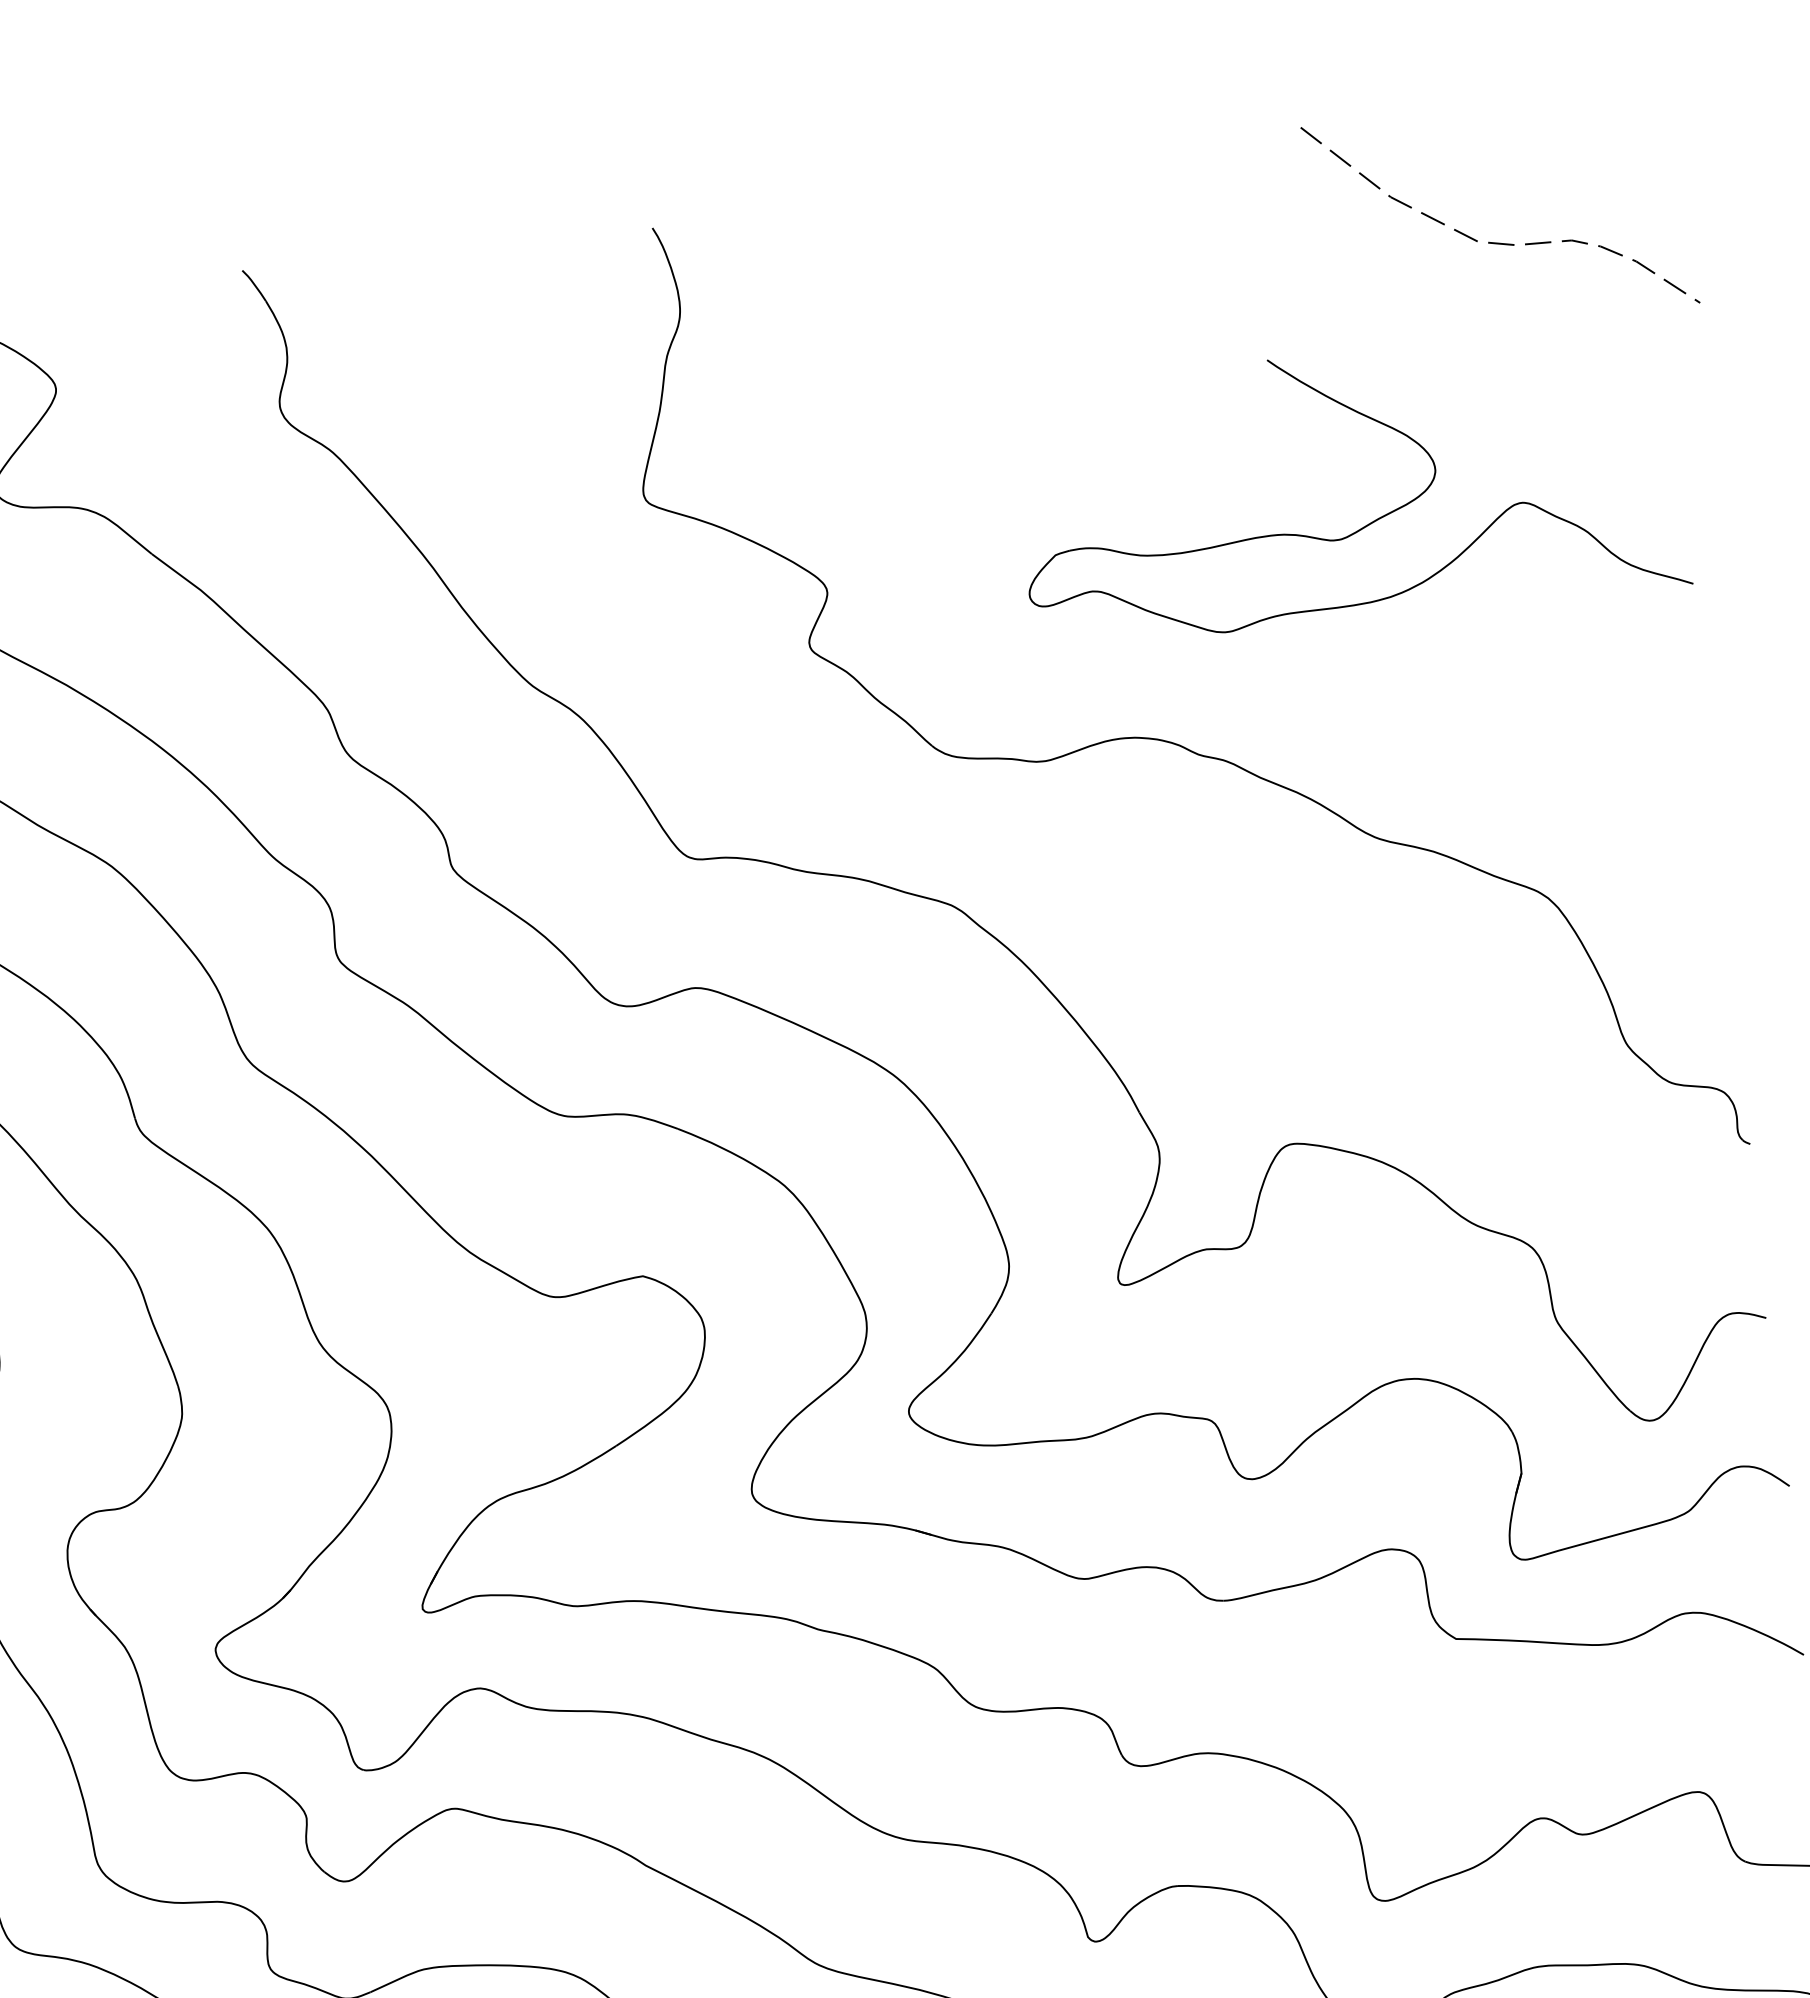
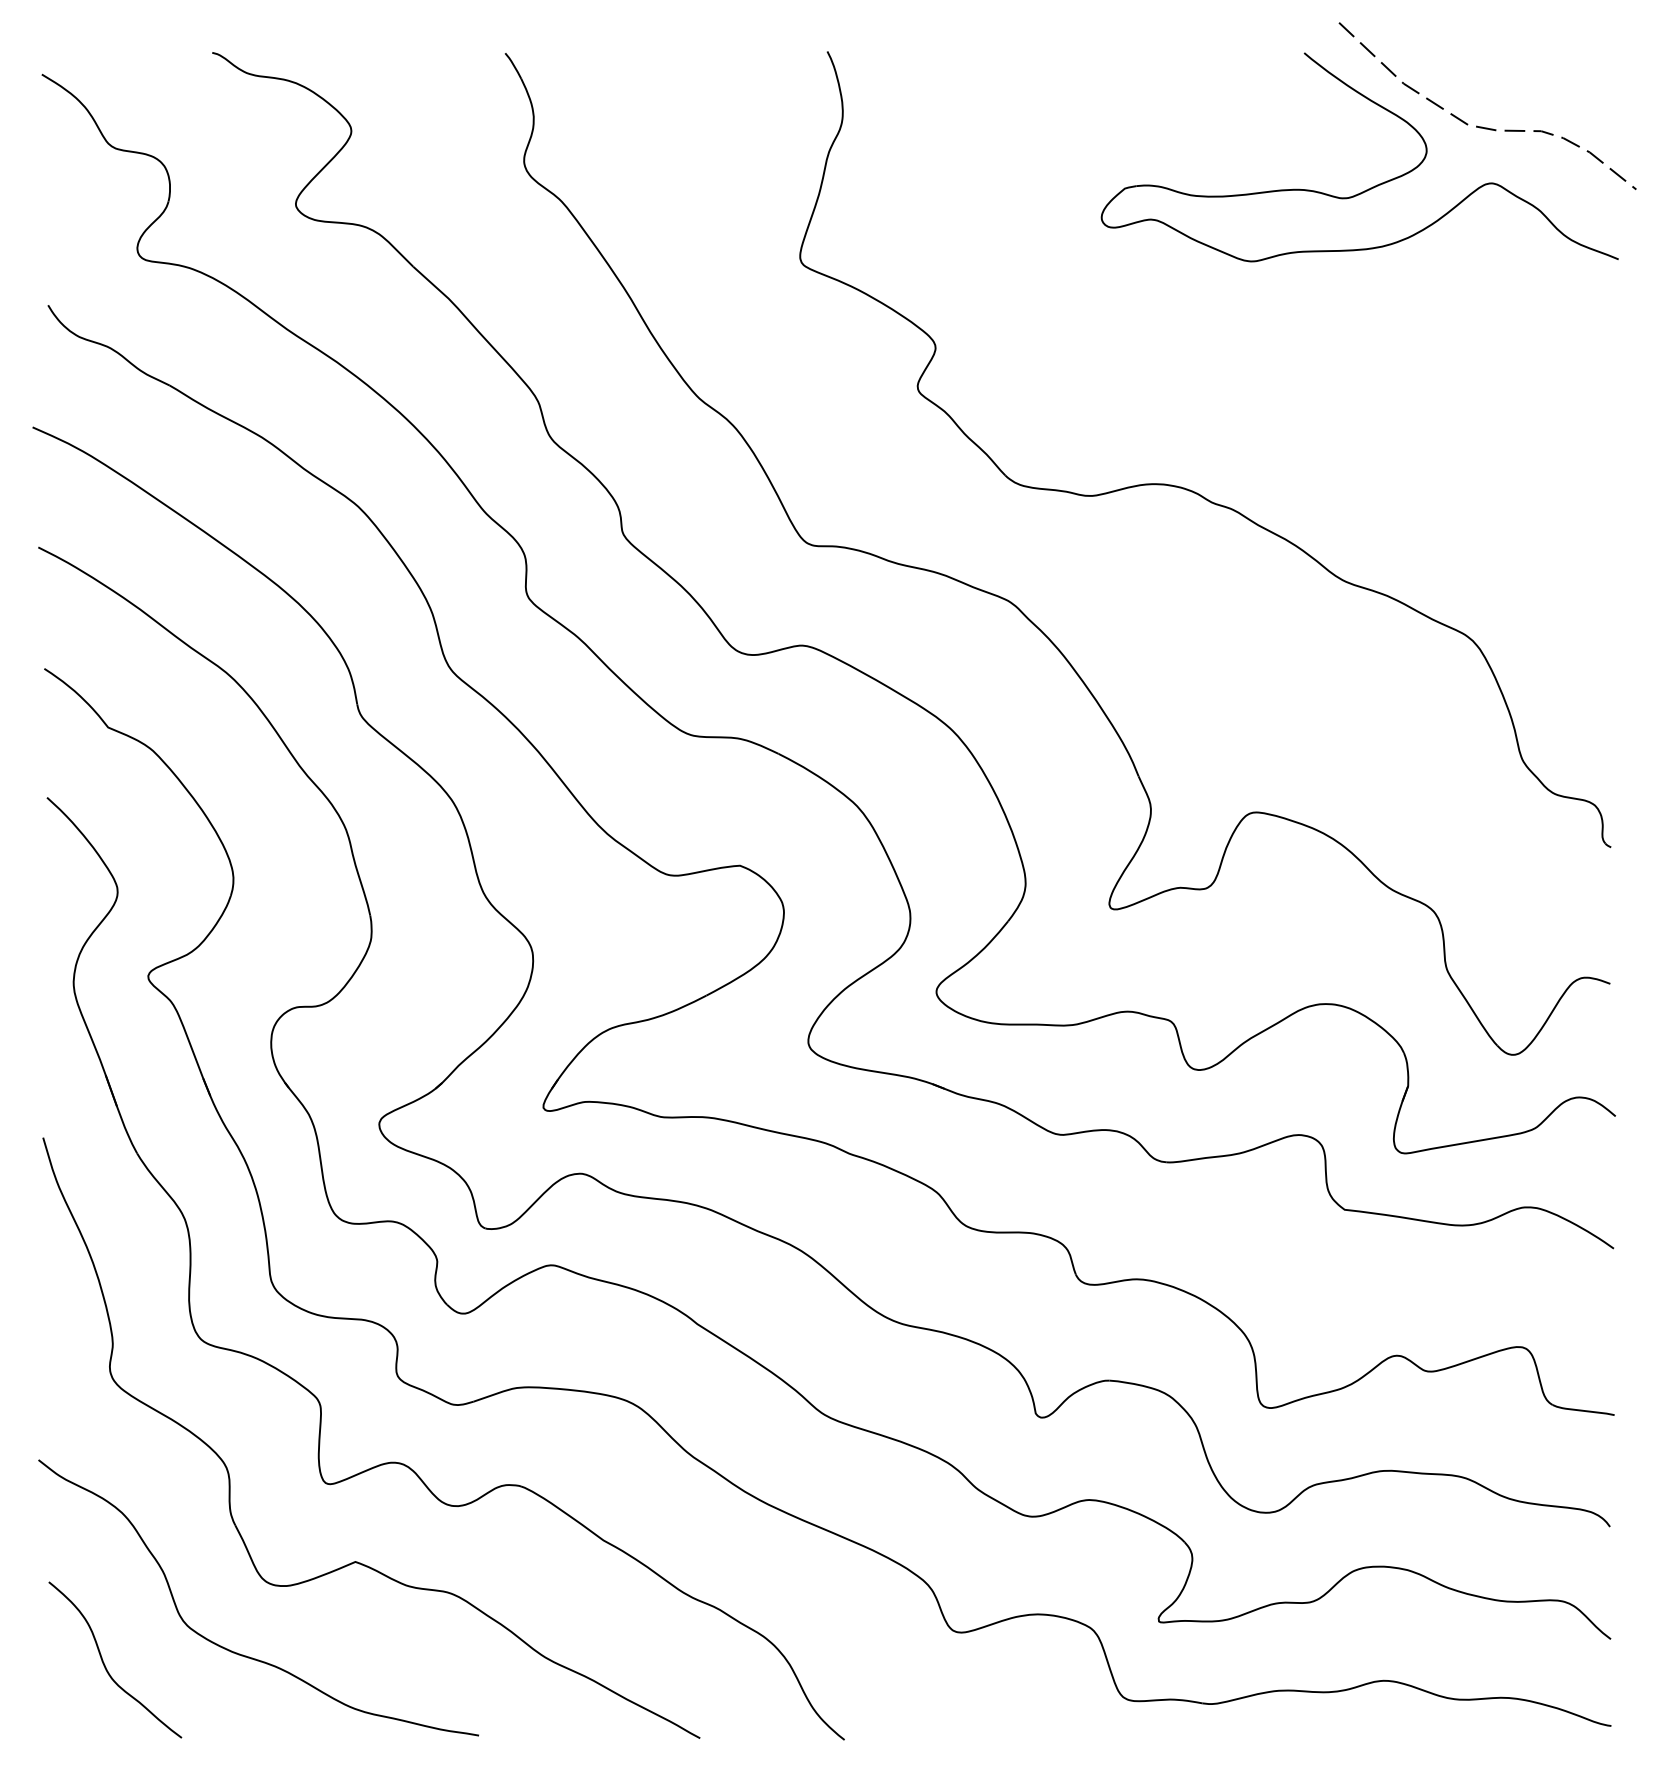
part: (1370, 521) -> (1372, 186), moved

